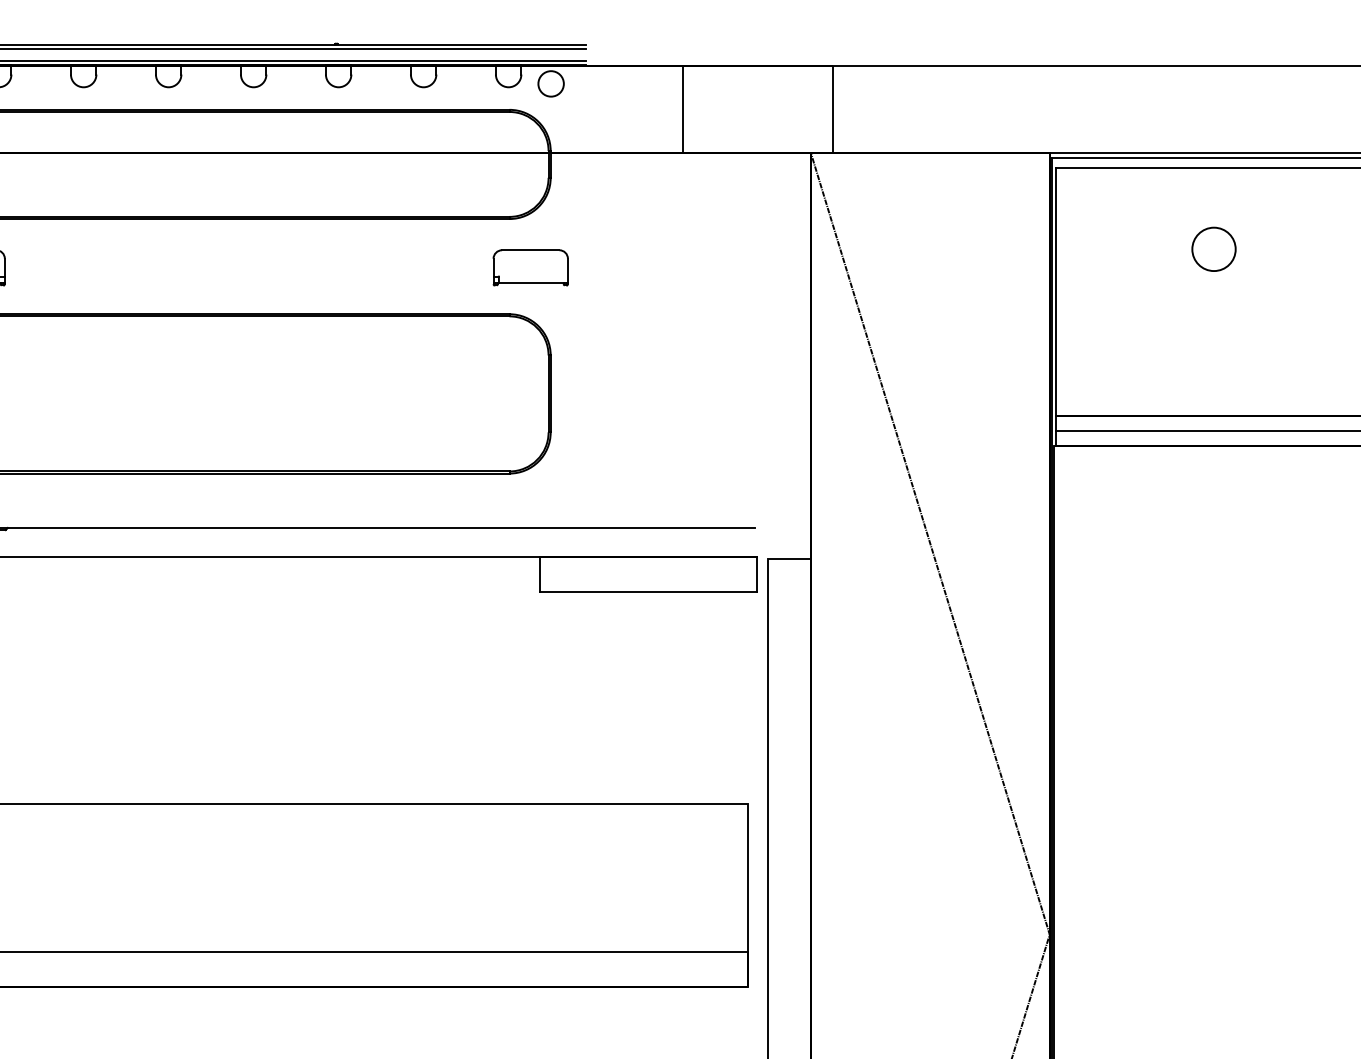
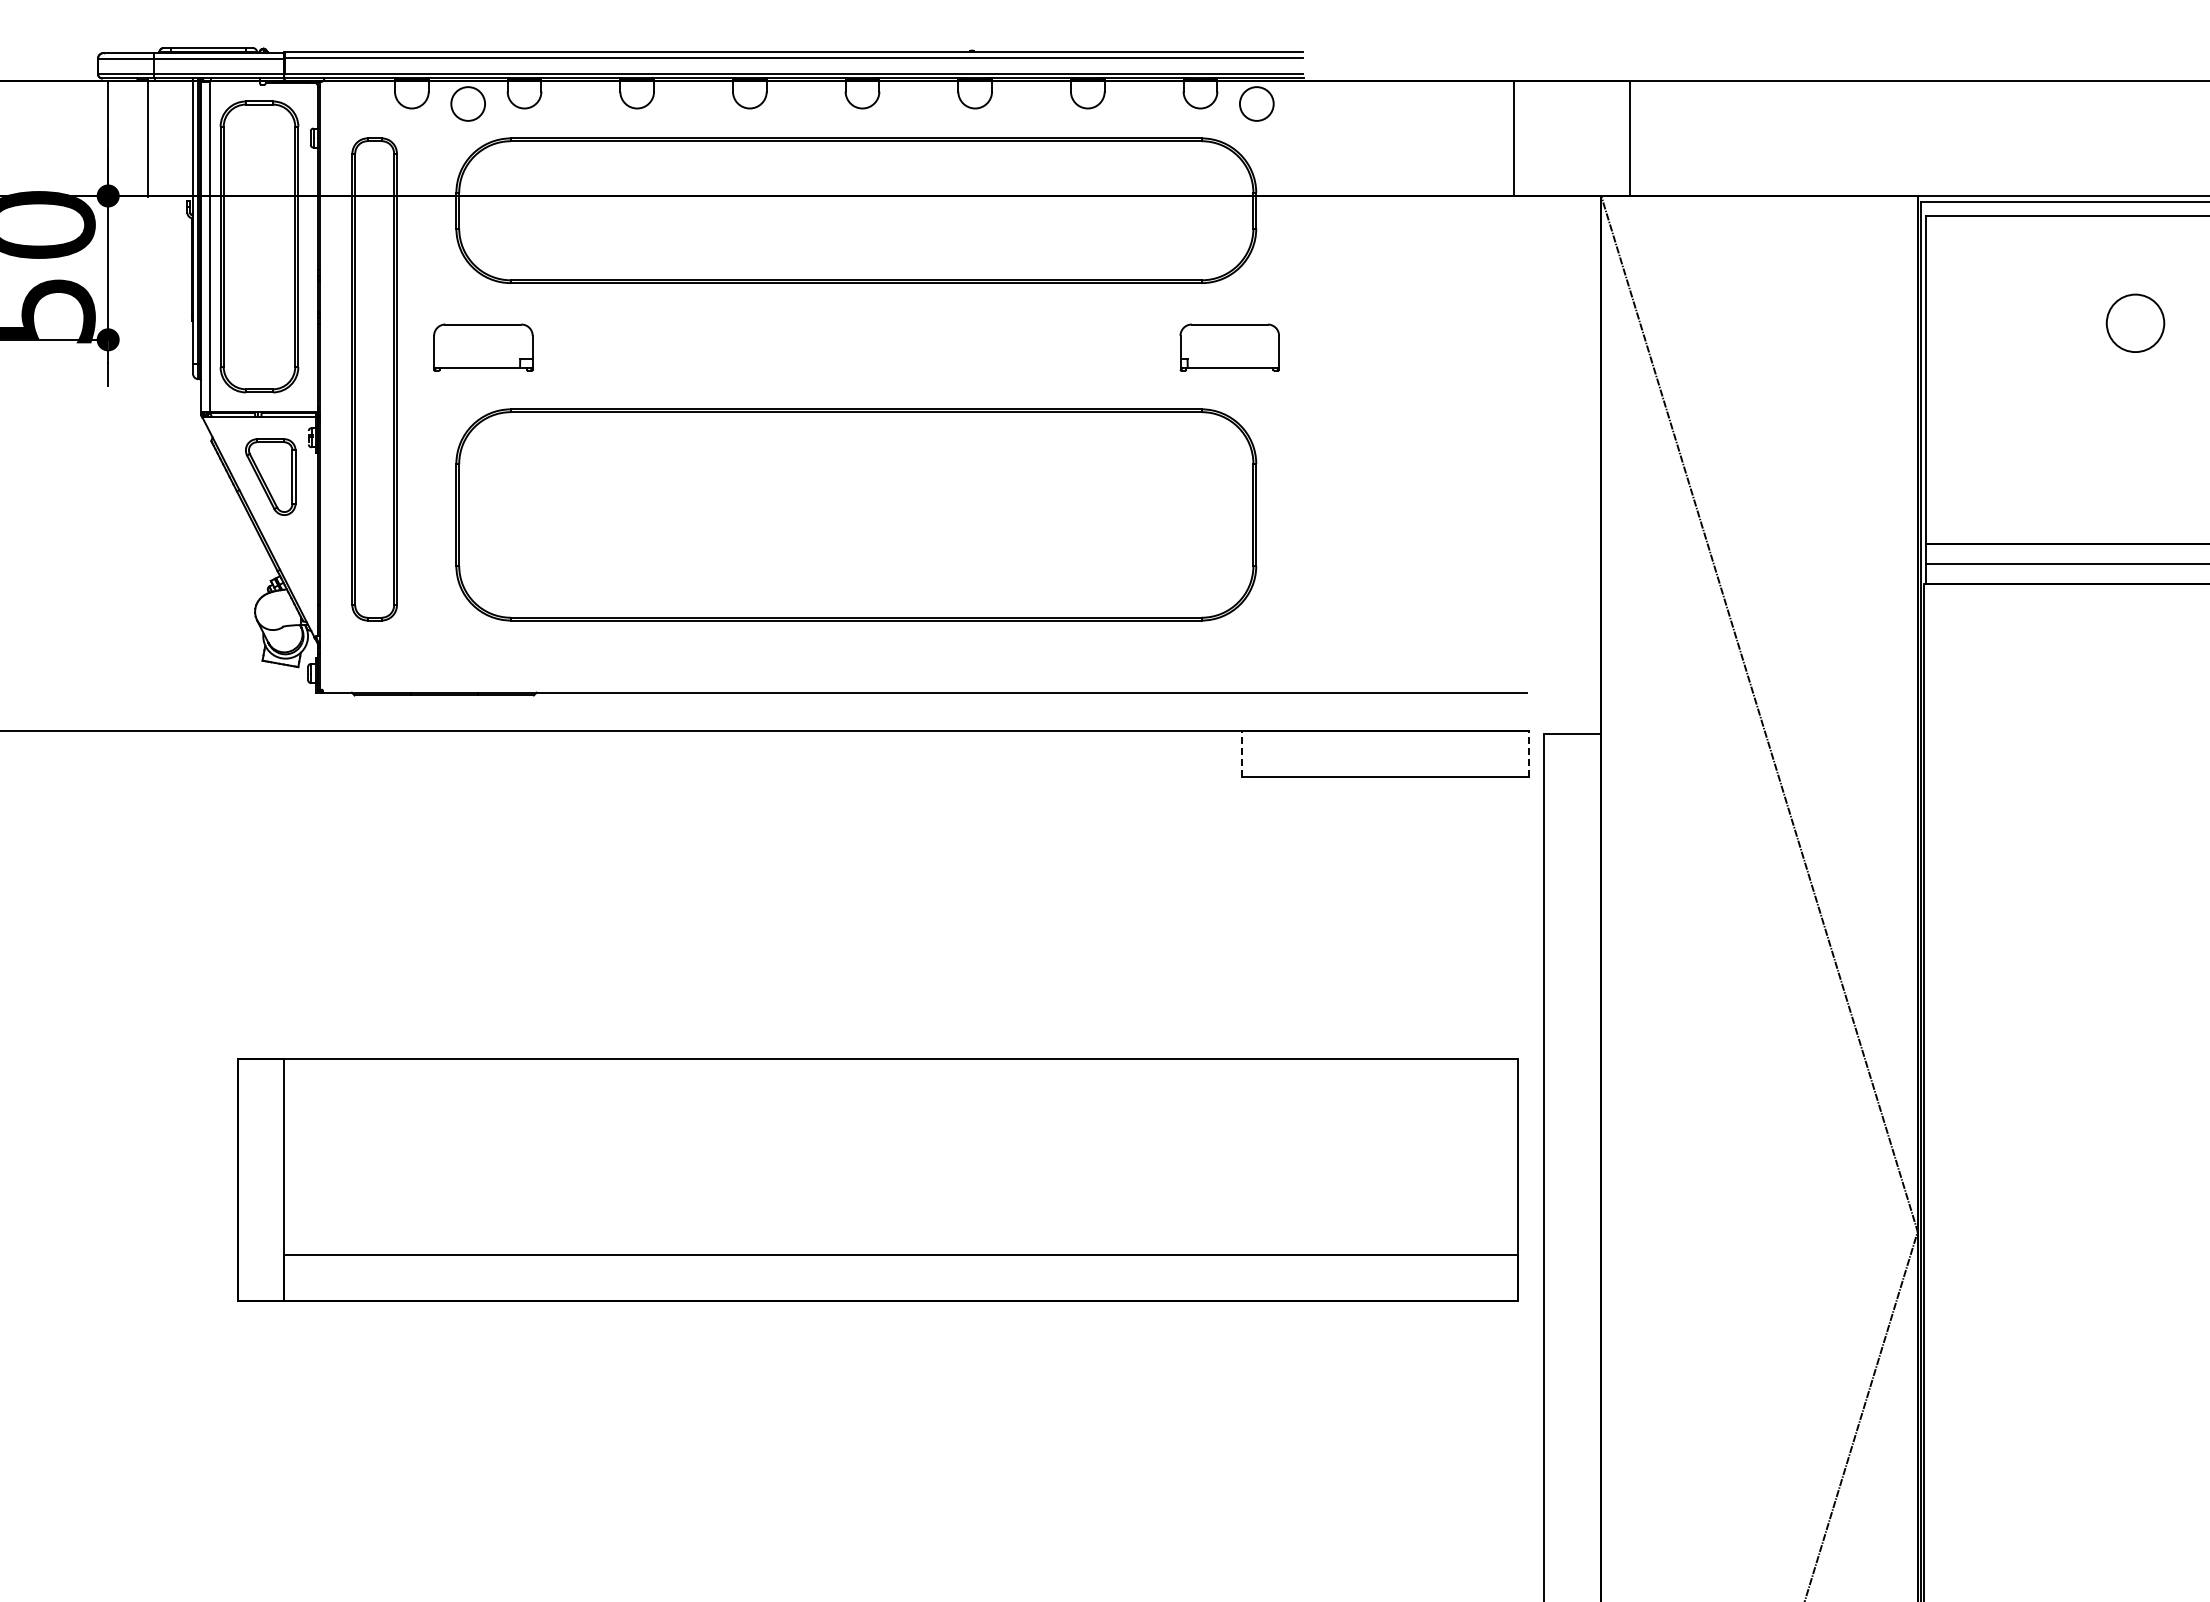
line: (682, 109) -> (1513, 138), moved
line: (539, 573) -> (1241, 753), solid -> dashed
line: (756, 573) -> (1529, 753), solid -> dashed

